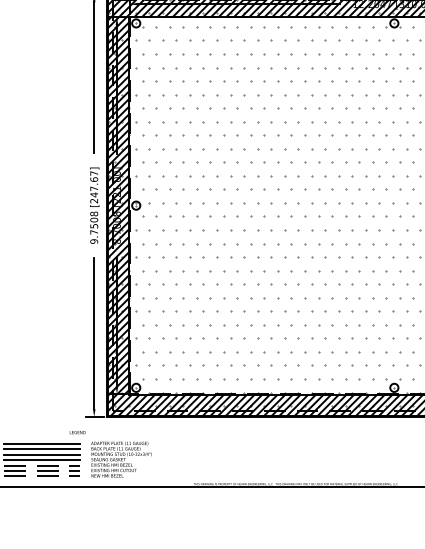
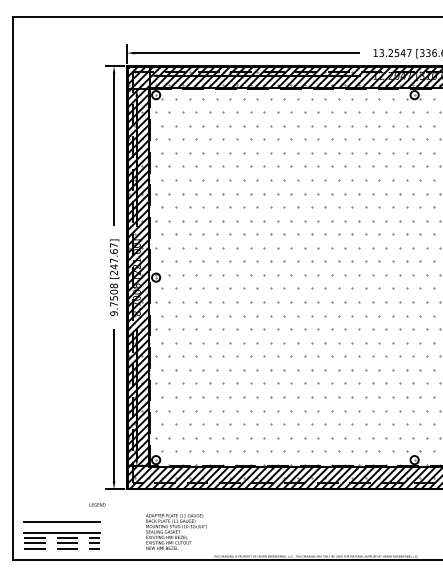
line: (42, 444) -> (62, 516), removed
line: (42, 455) -> (62, 527), removed
text: (121, 459) -> (176, 531), moved

